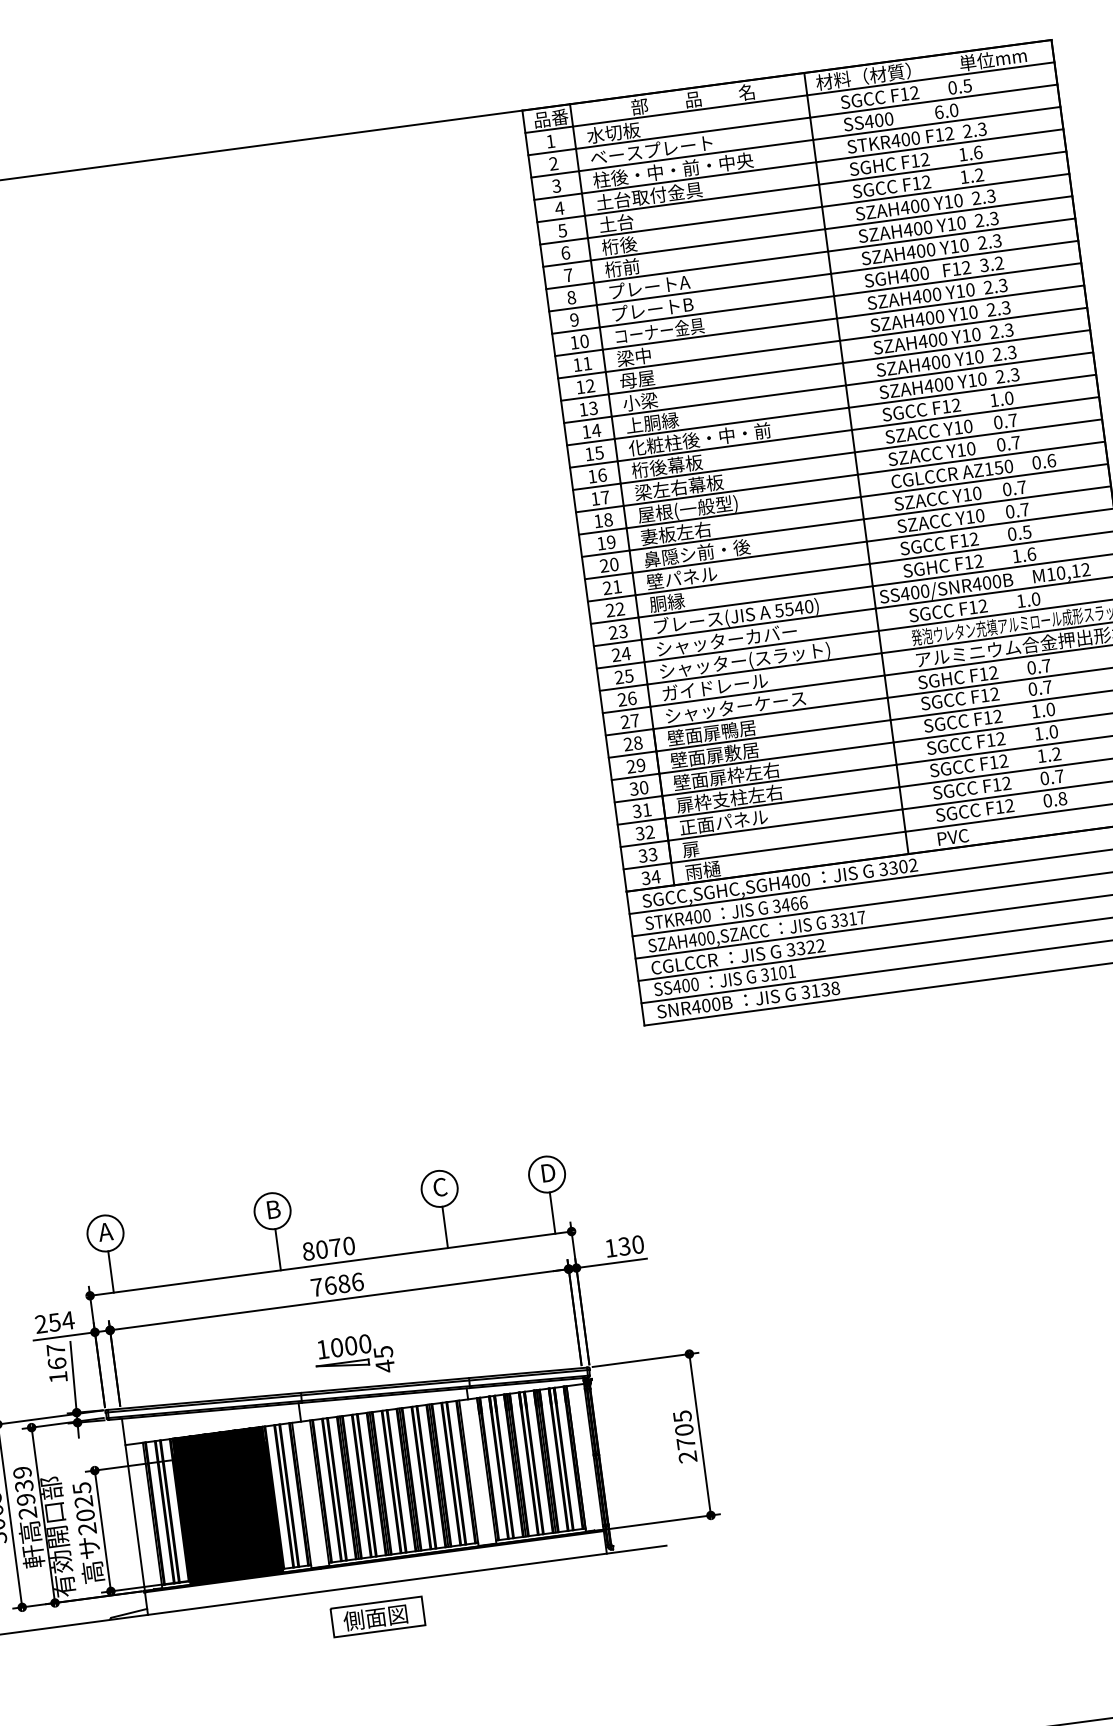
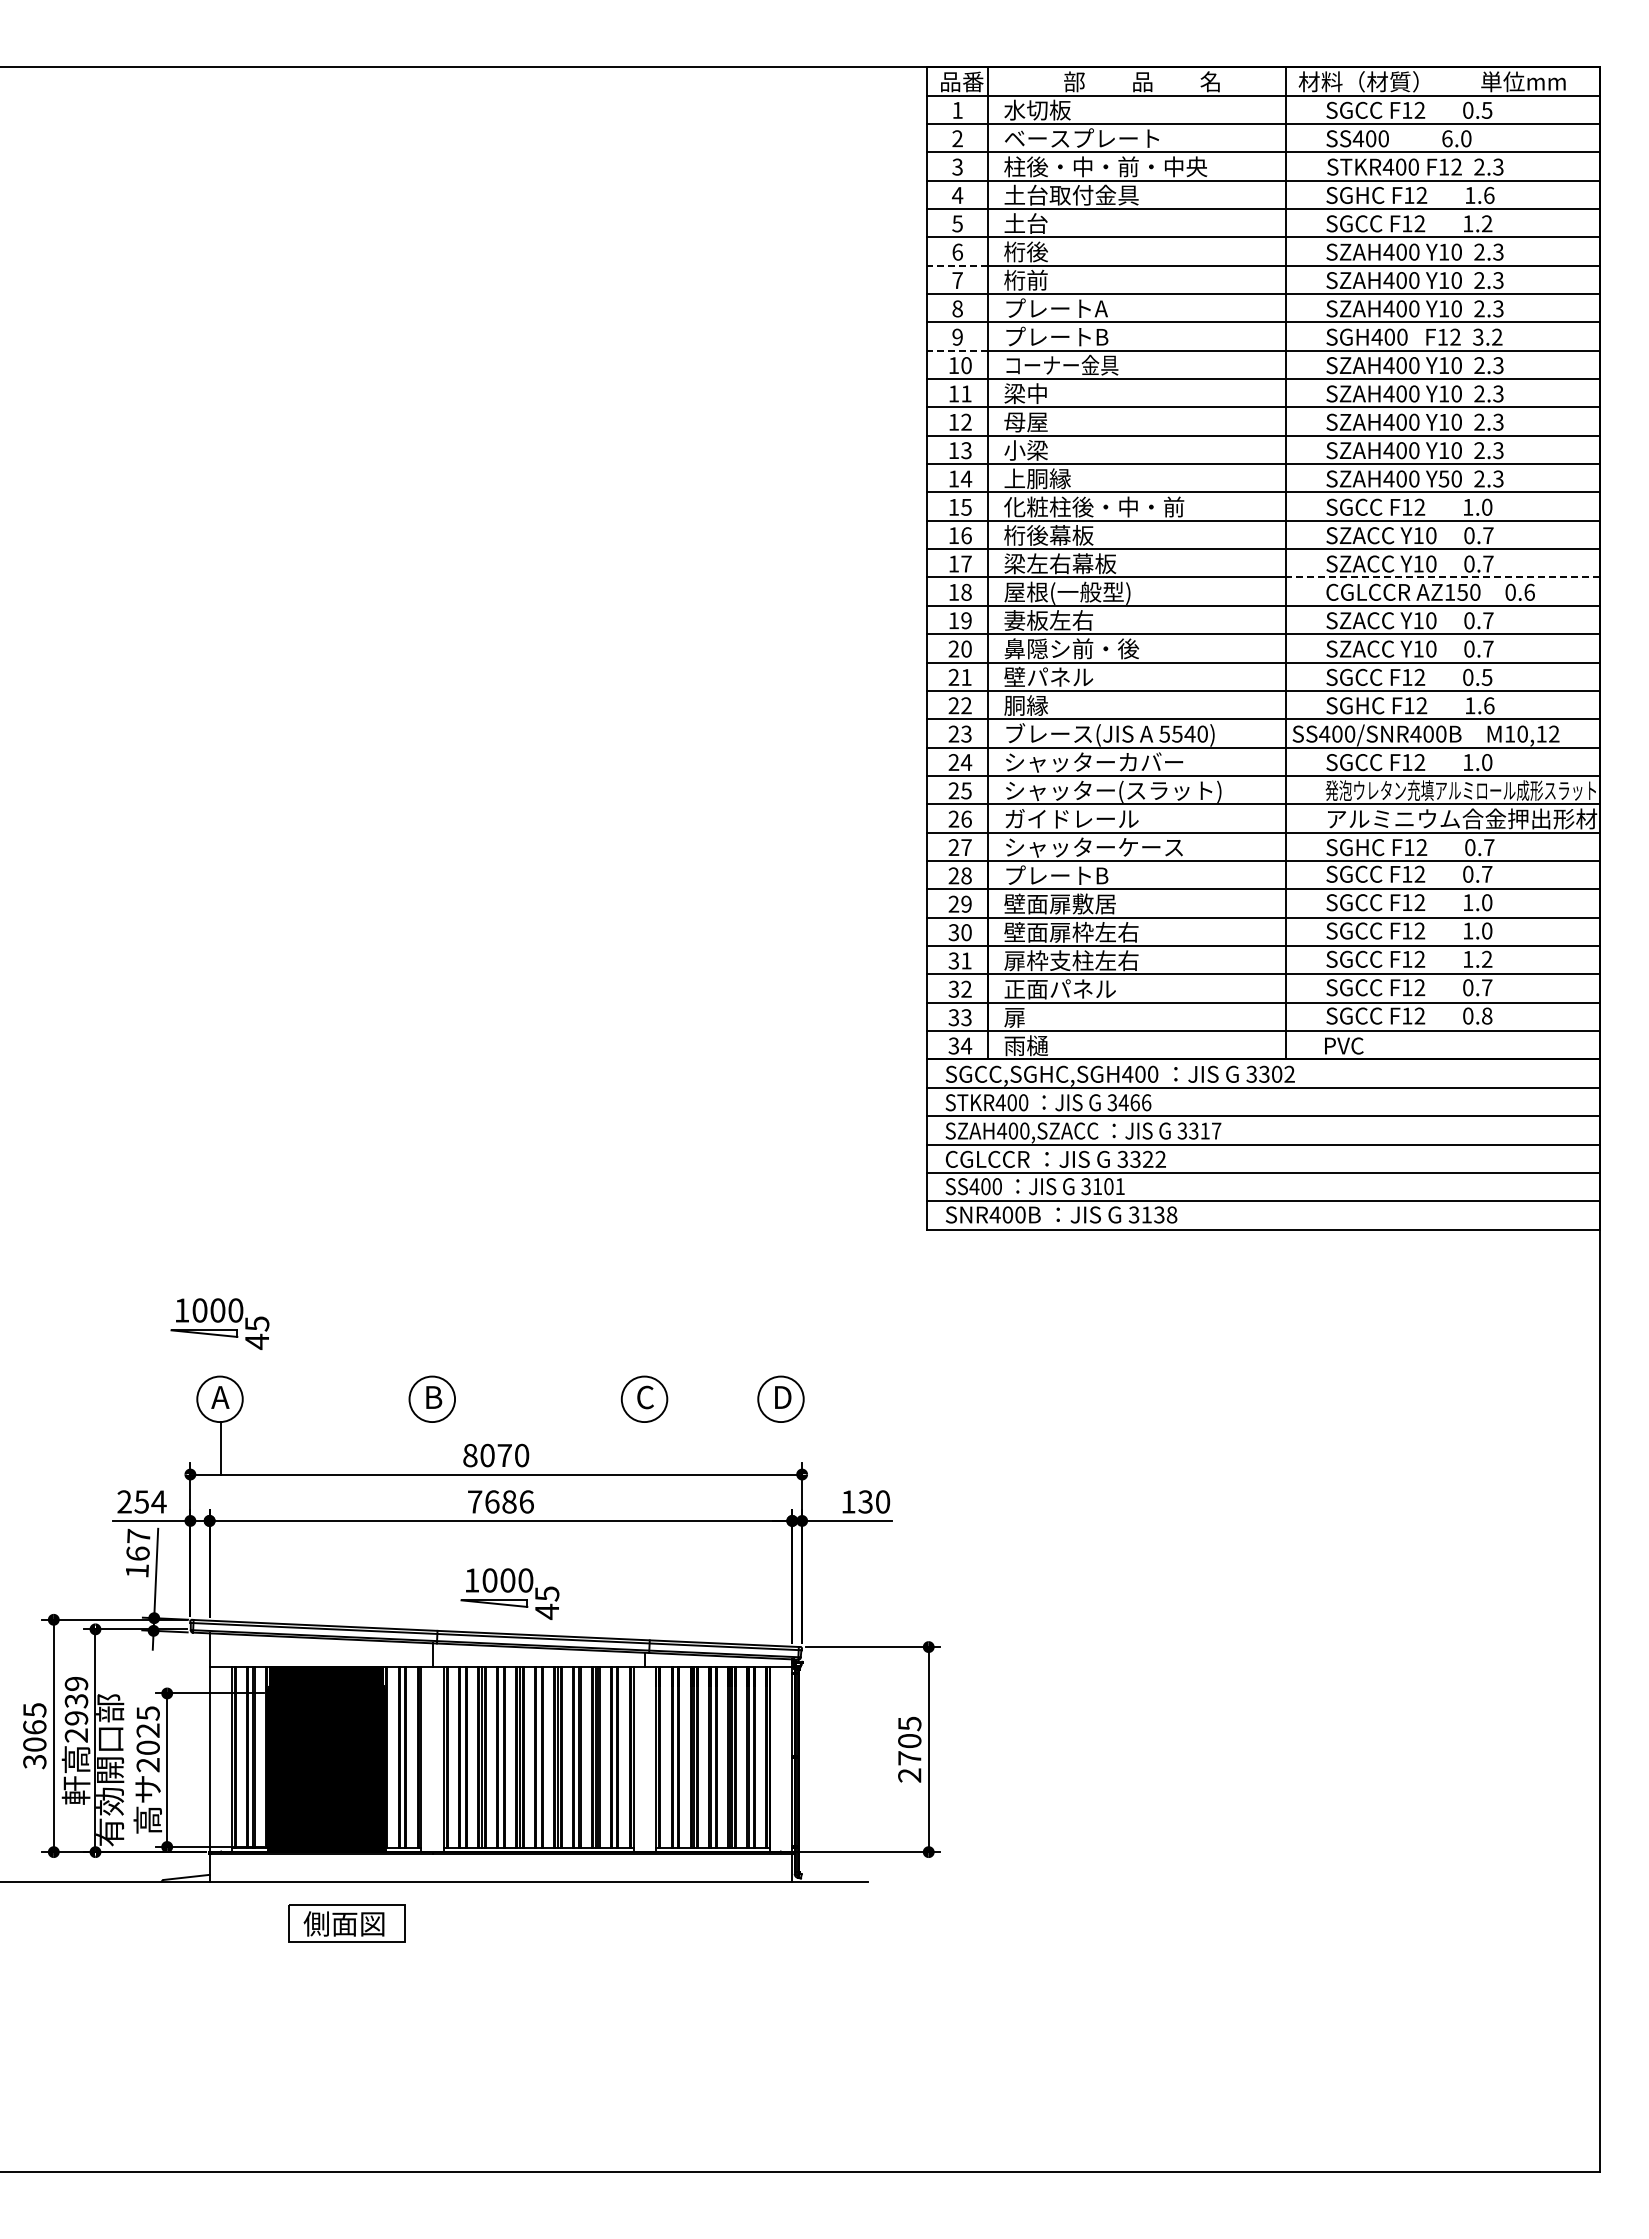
line: (566, 263) -> (957, 265), solid -> dashed
line: (575, 330) -> (957, 350), solid -> dashed
text: (971, 380) -> (1443, 478), Y10 -> Y50
line: (981, 458) -> (1442, 577), solid -> dashed
text: (711, 733) -> (1059, 875), 壁面扉鴨居 -> プレートB
part: (97, 1173) -> (219, 1323), added
line: (552, 1213) -> (781, 1448), removed
line: (445, 1227) -> (645, 1448), removed
line: (277, 1249) -> (432, 1448), removed
part: (377, 1617) -> (346, 1923), moved

